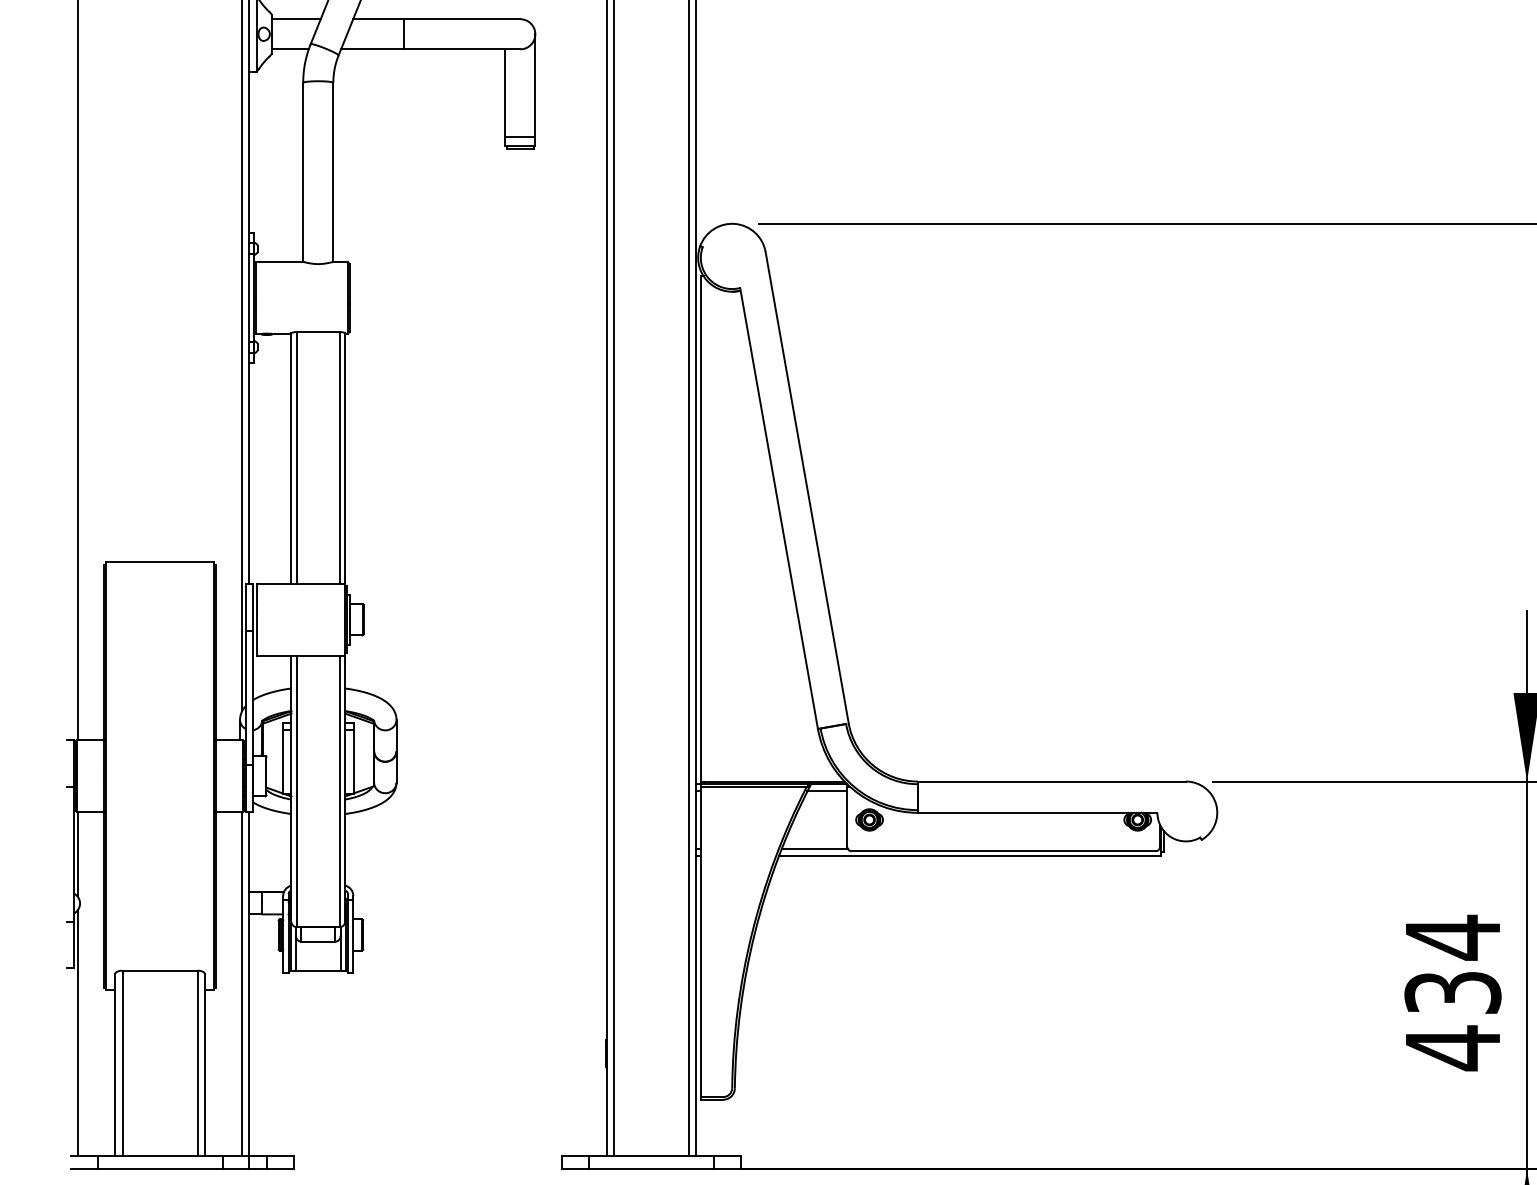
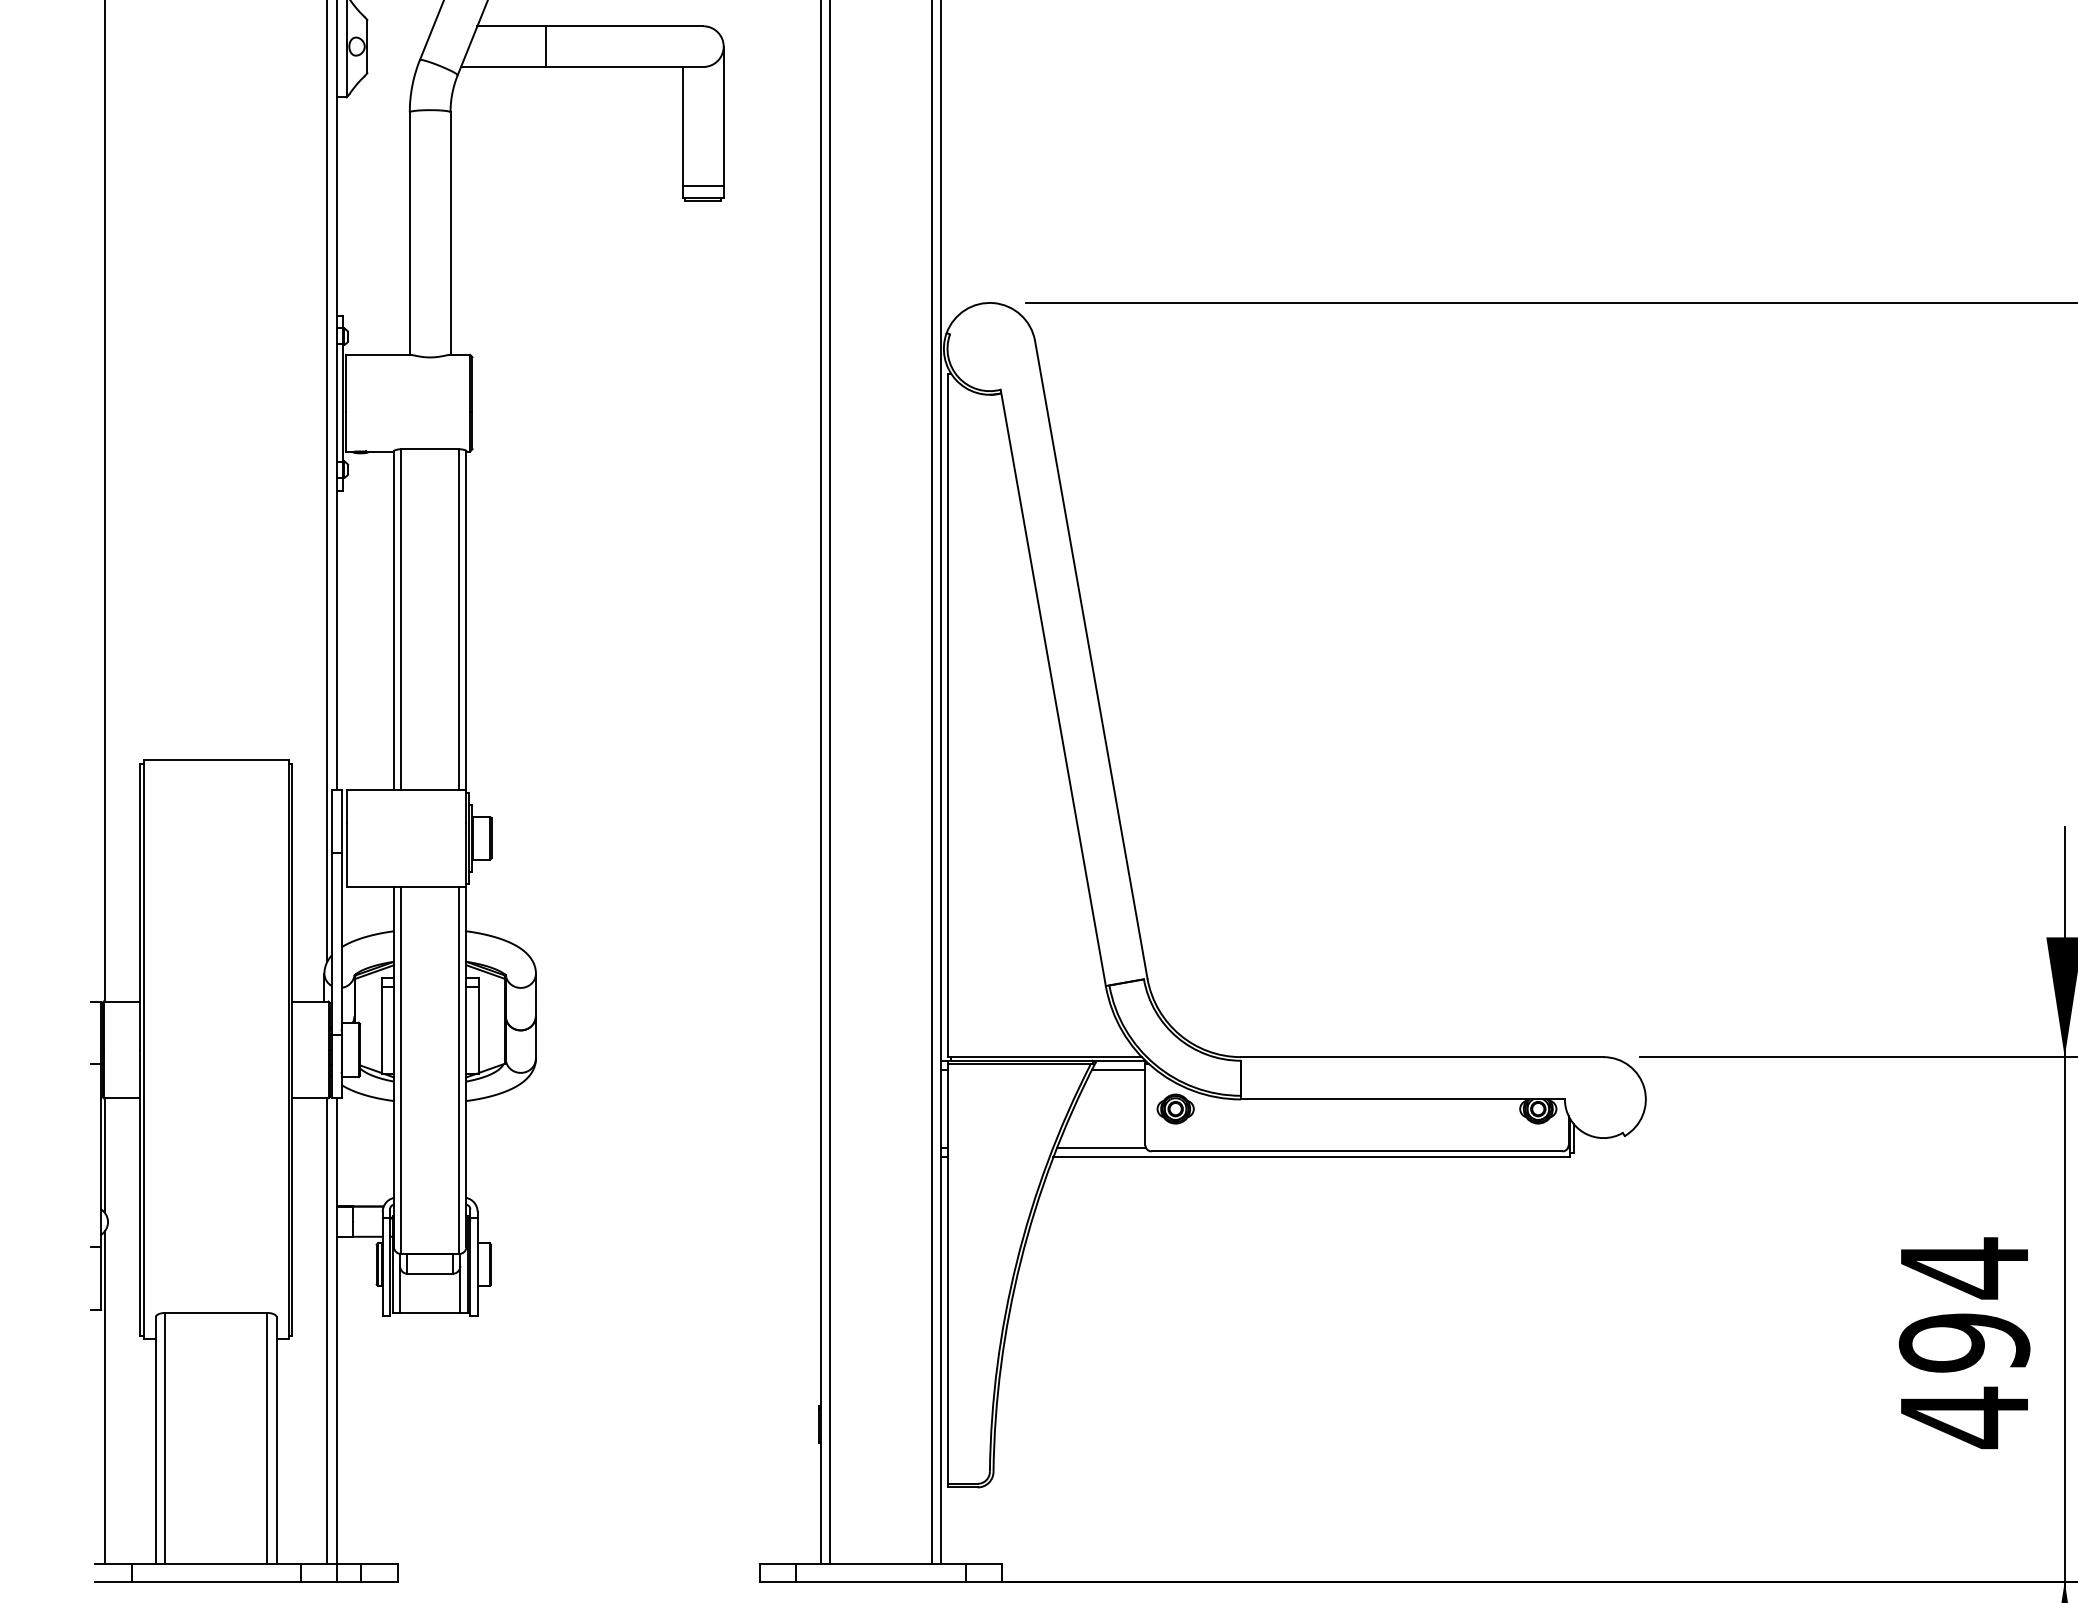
line: (296, 19) -> (400, 26), removed
line: (290, 49) -> (392, 67), removed
text: (1452, 992) -> (1964, 1342), 434 -> 494

